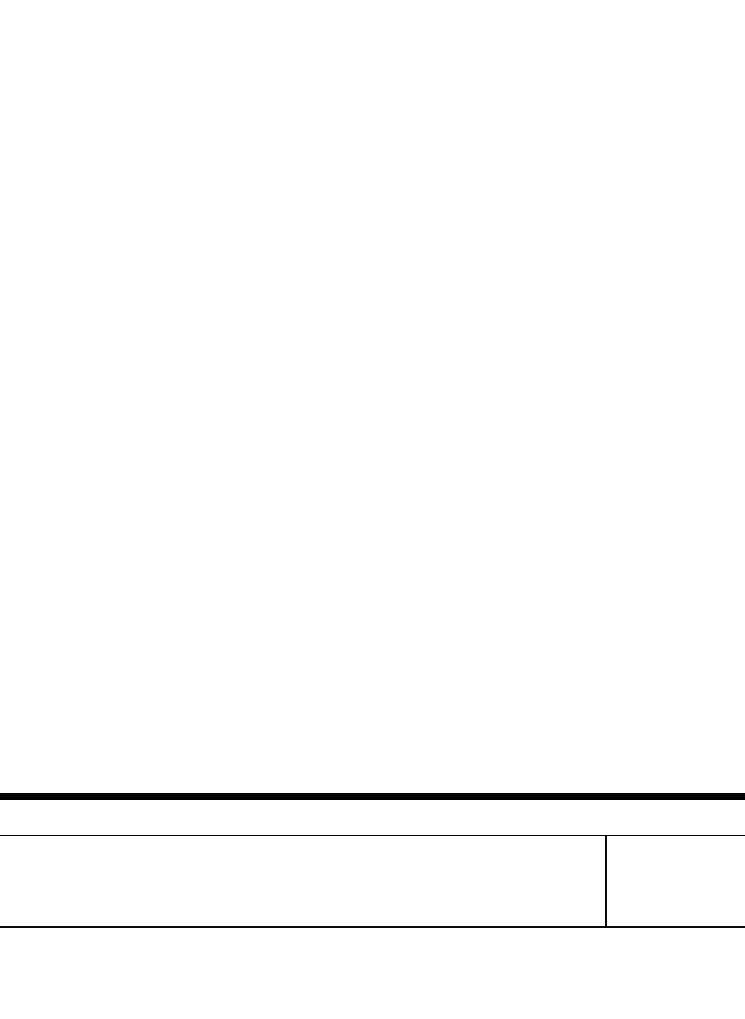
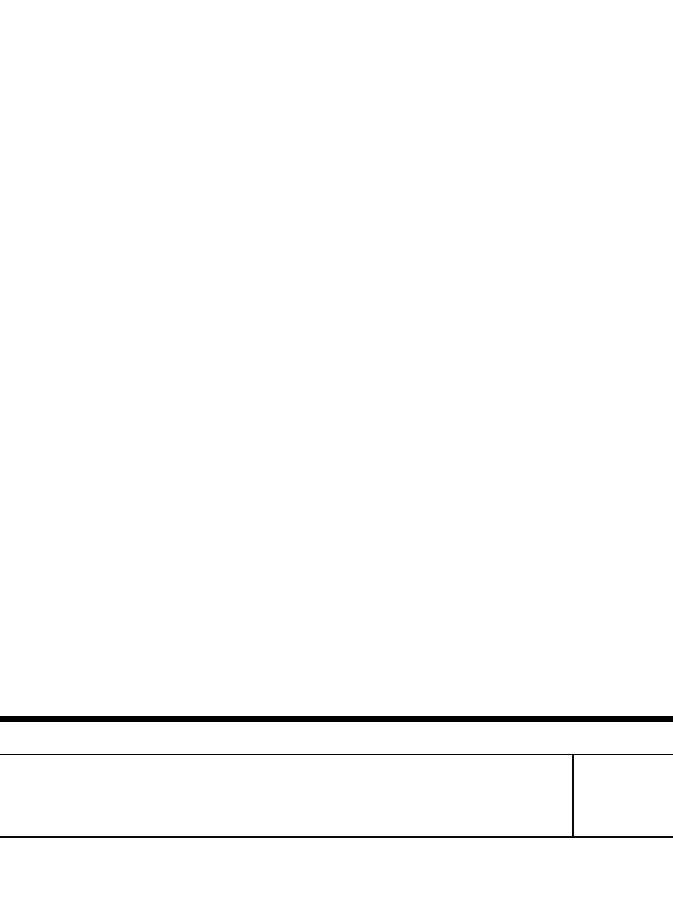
line: (606, 880) -> (573, 795), moved

